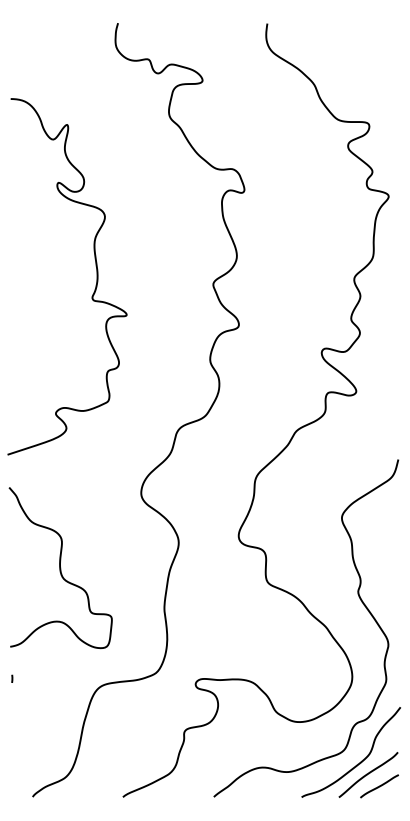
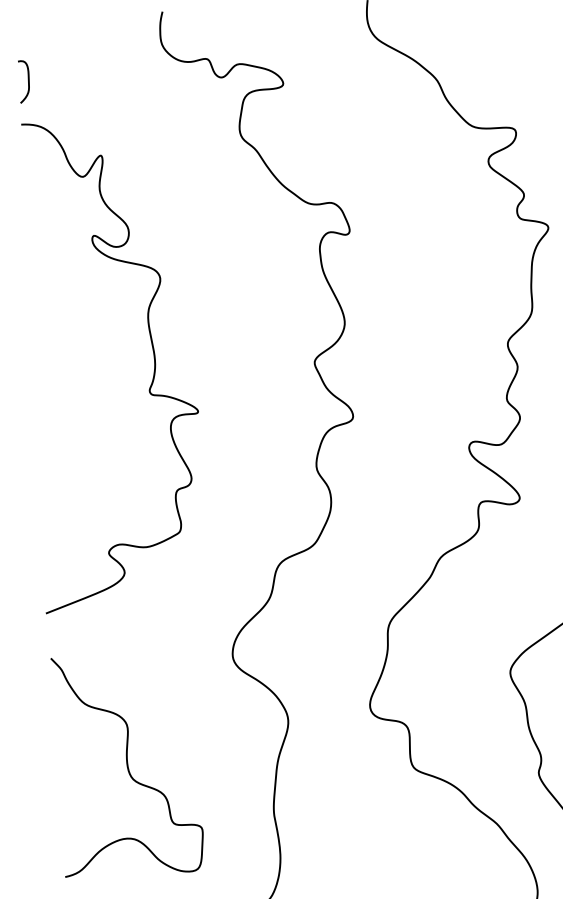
curve: (17, 67) -> (27, 80), added

